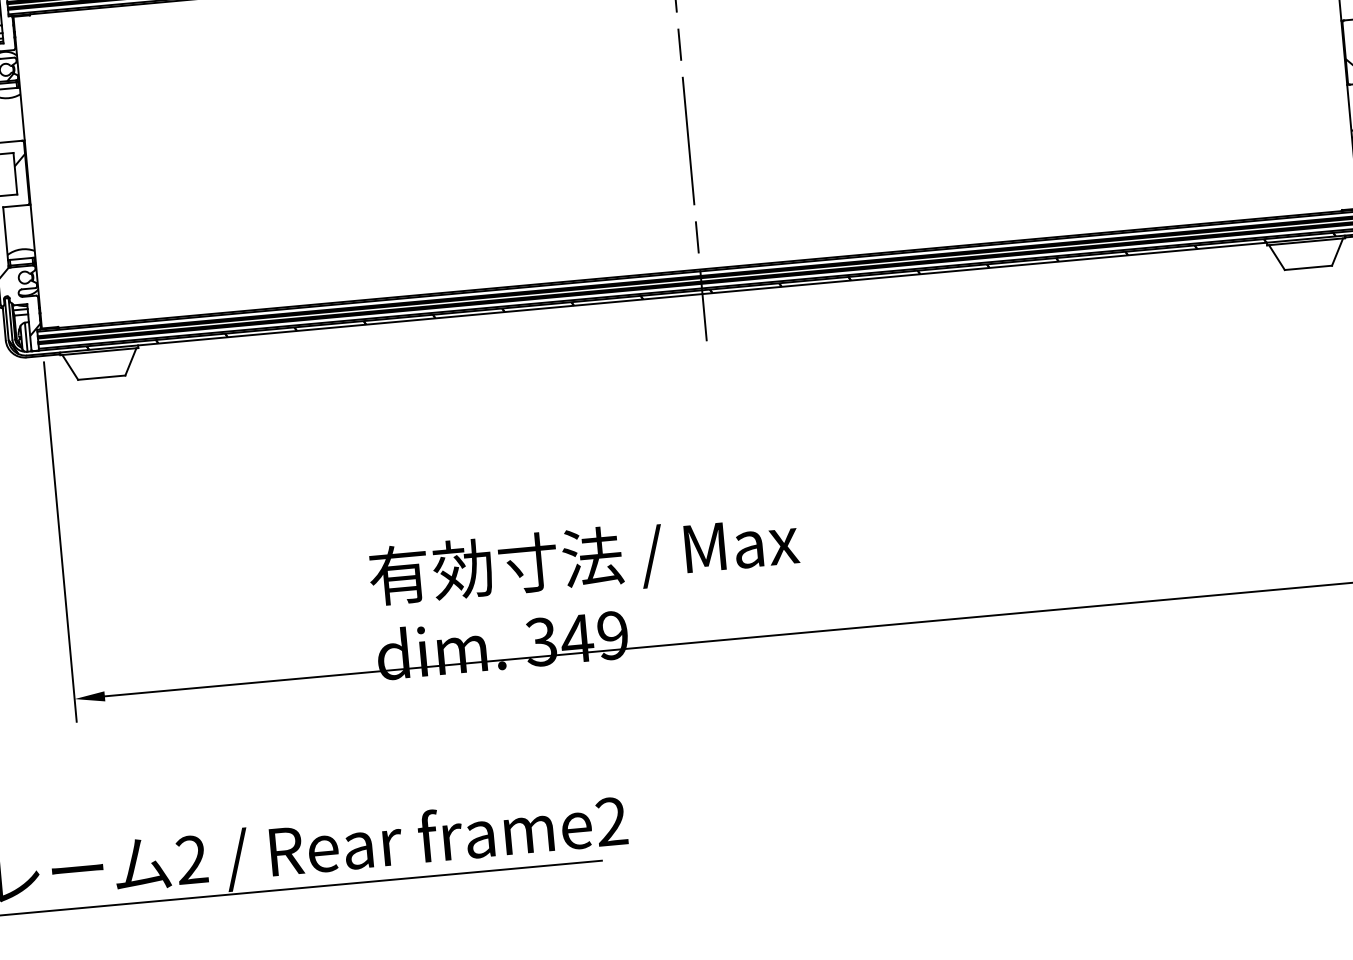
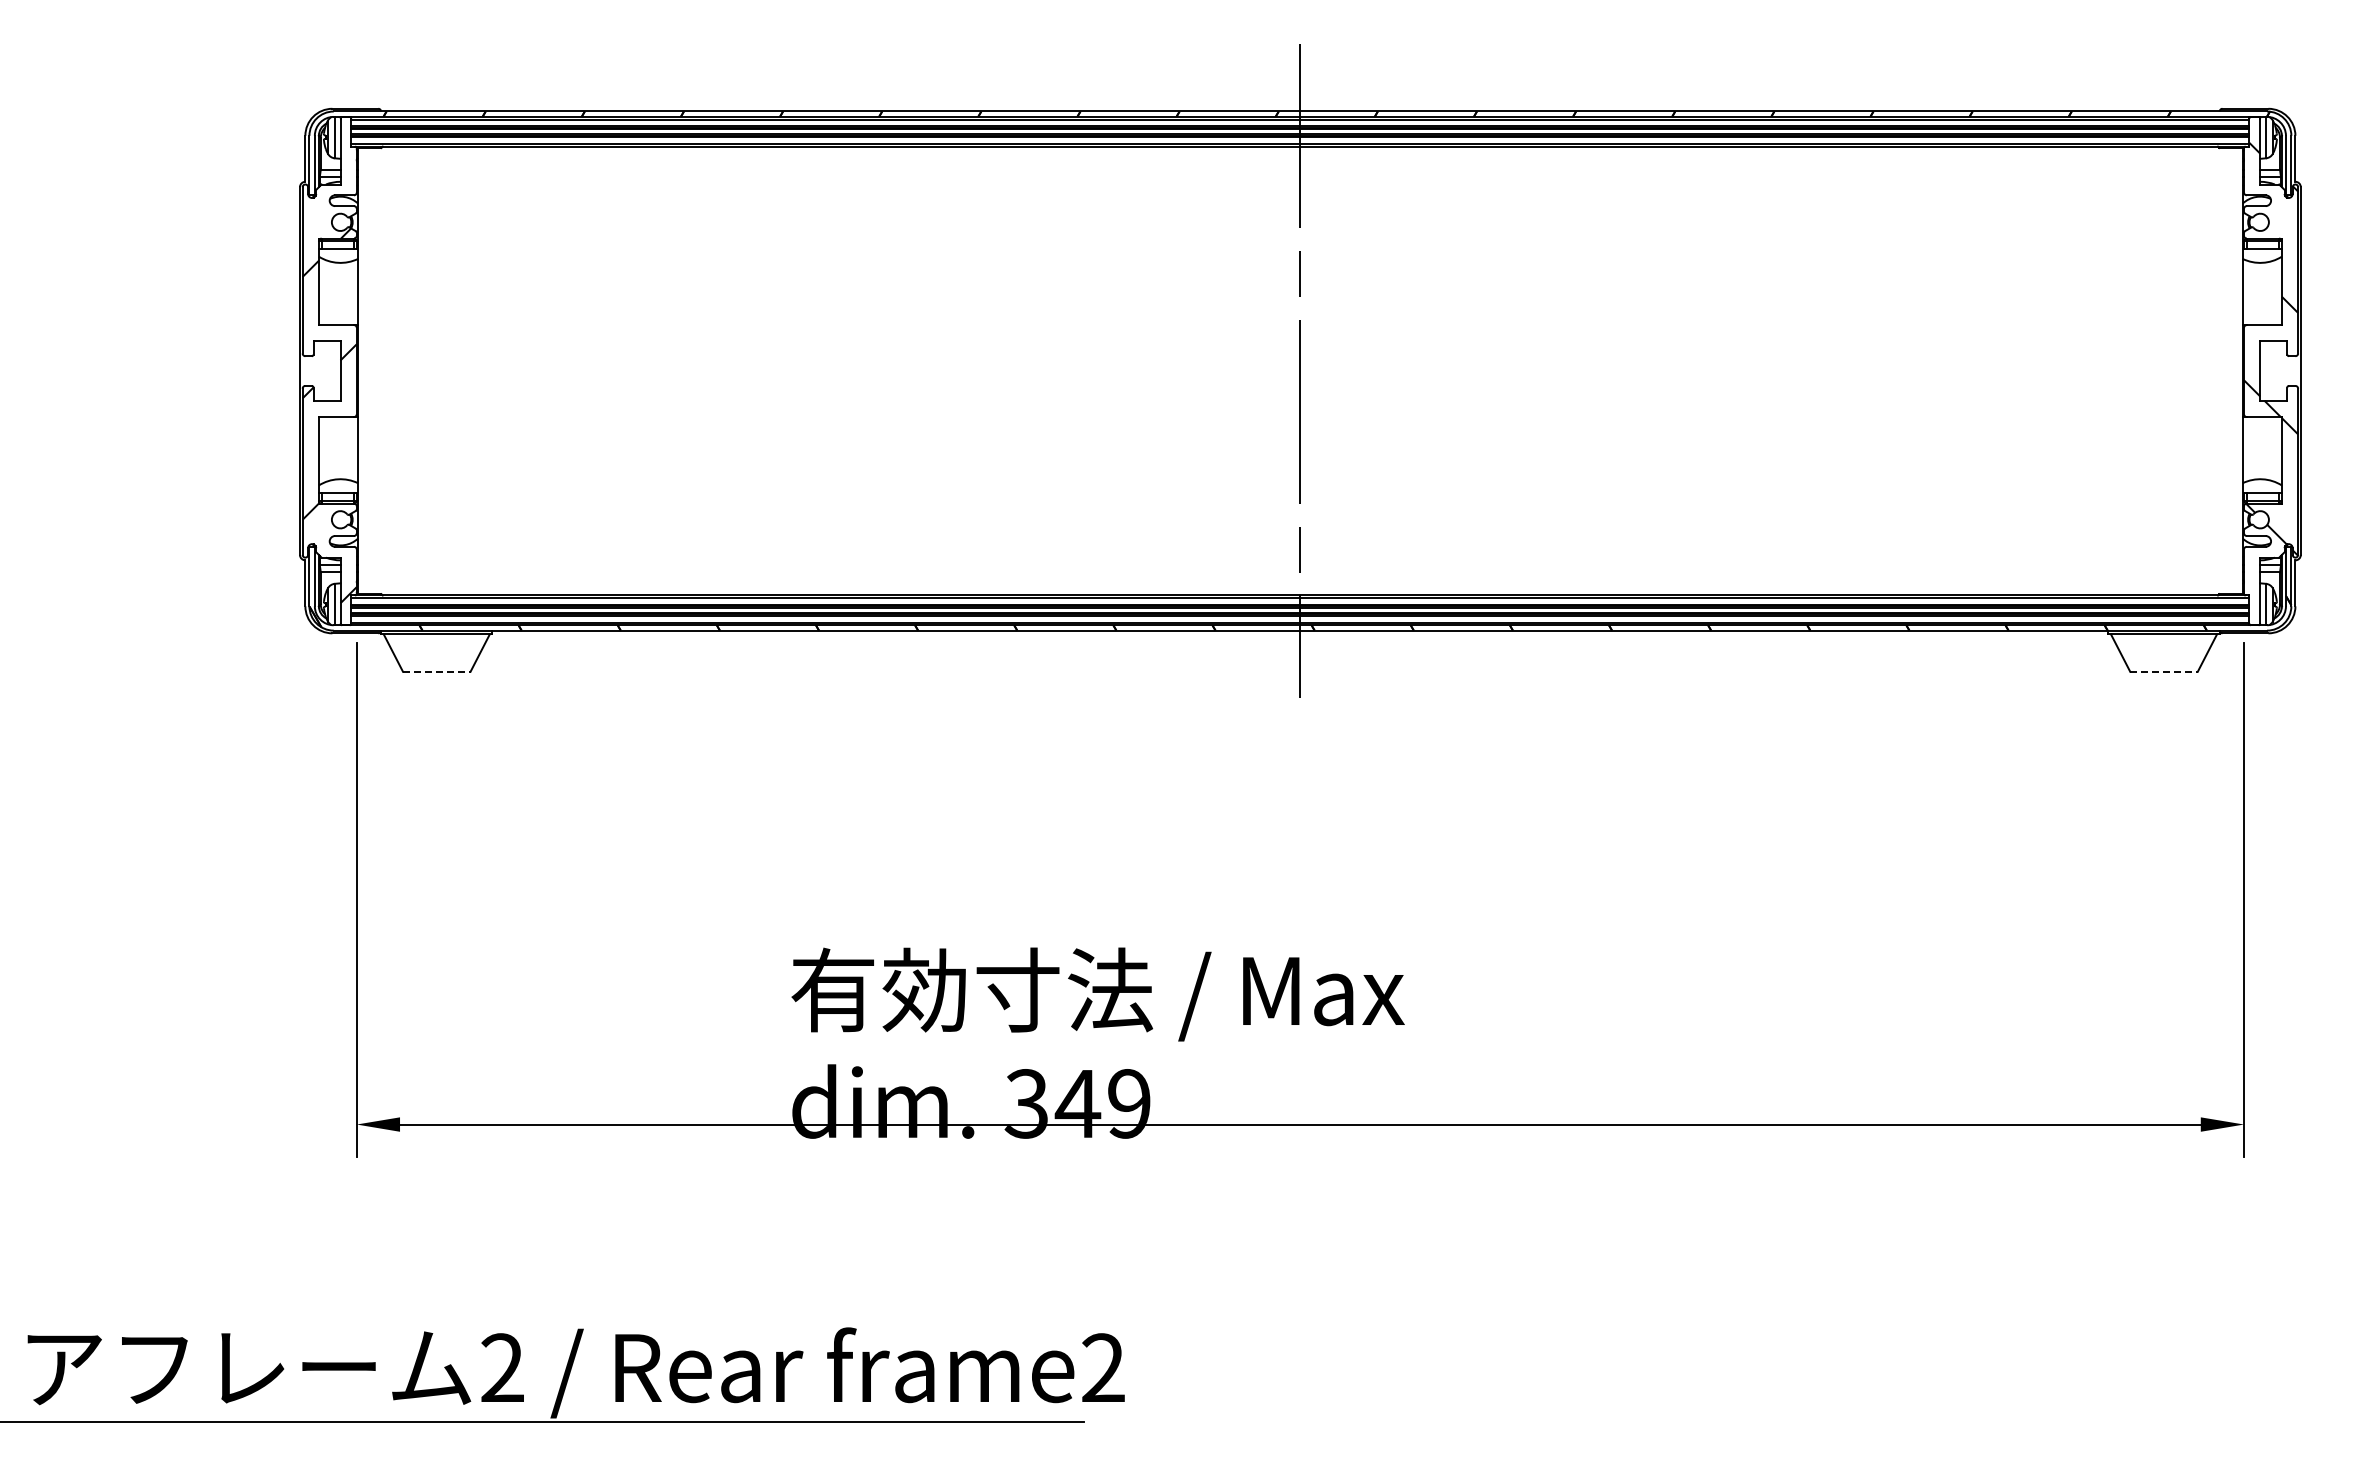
line: (1308, 267) -> (2164, 671), solid -> dashed
line: (101, 377) -> (436, 671), solid -> dashed

